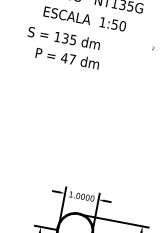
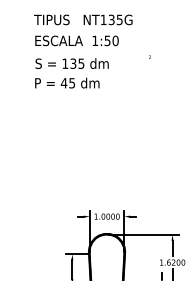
text: (63, 37) -> (71, 63), moved
text: (72, 59) -> (72, 83), 47 -> 45

